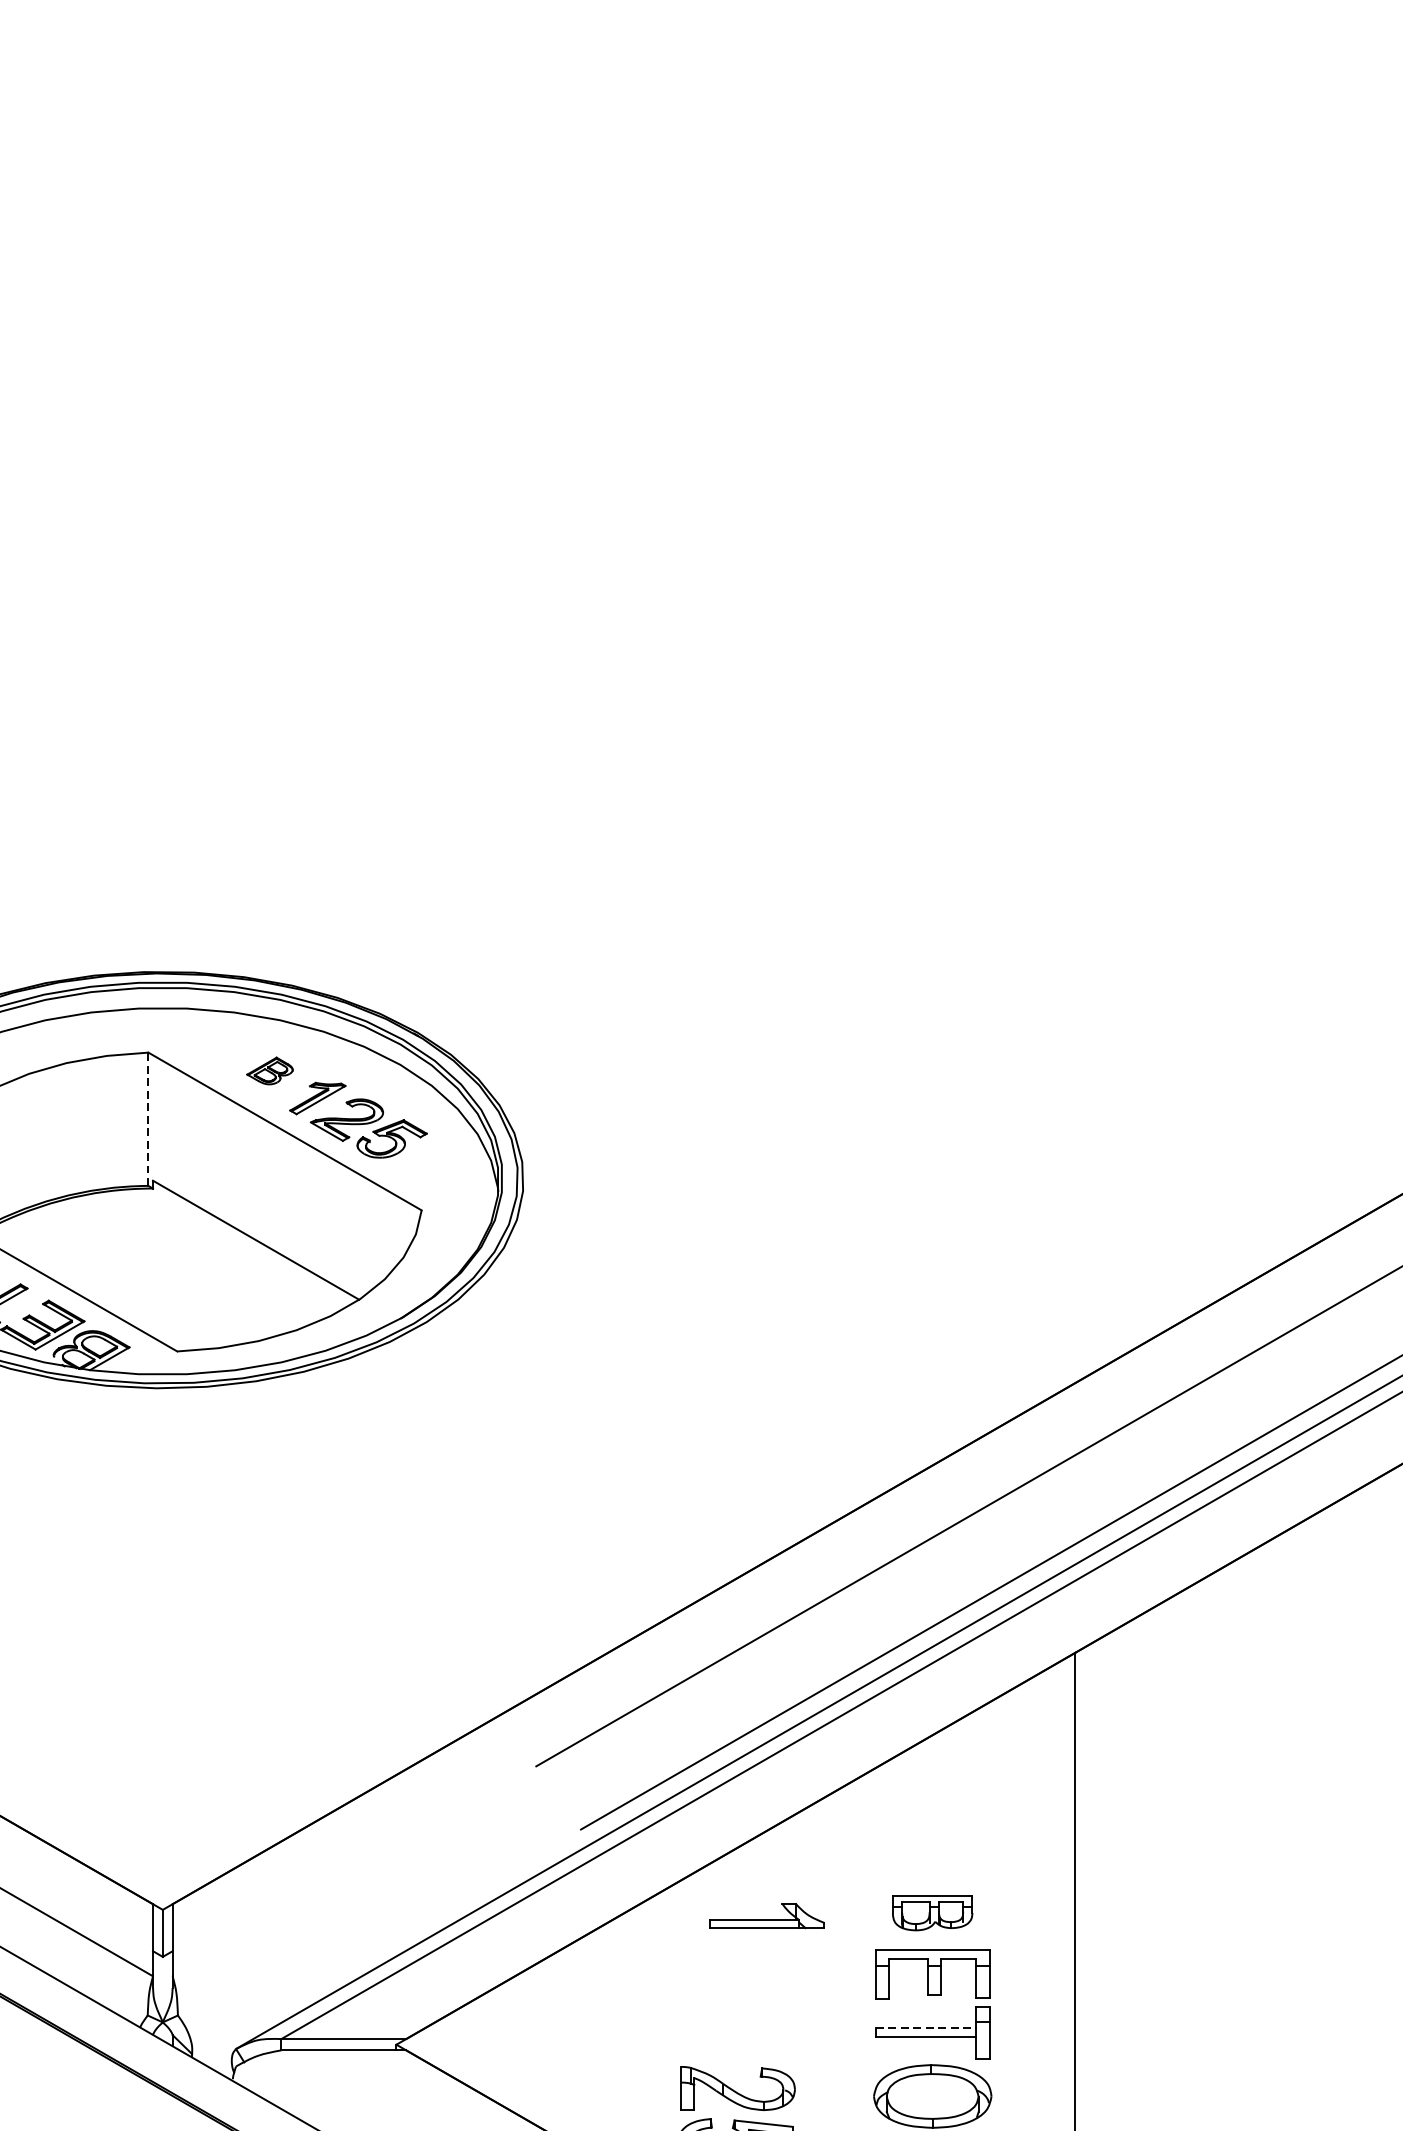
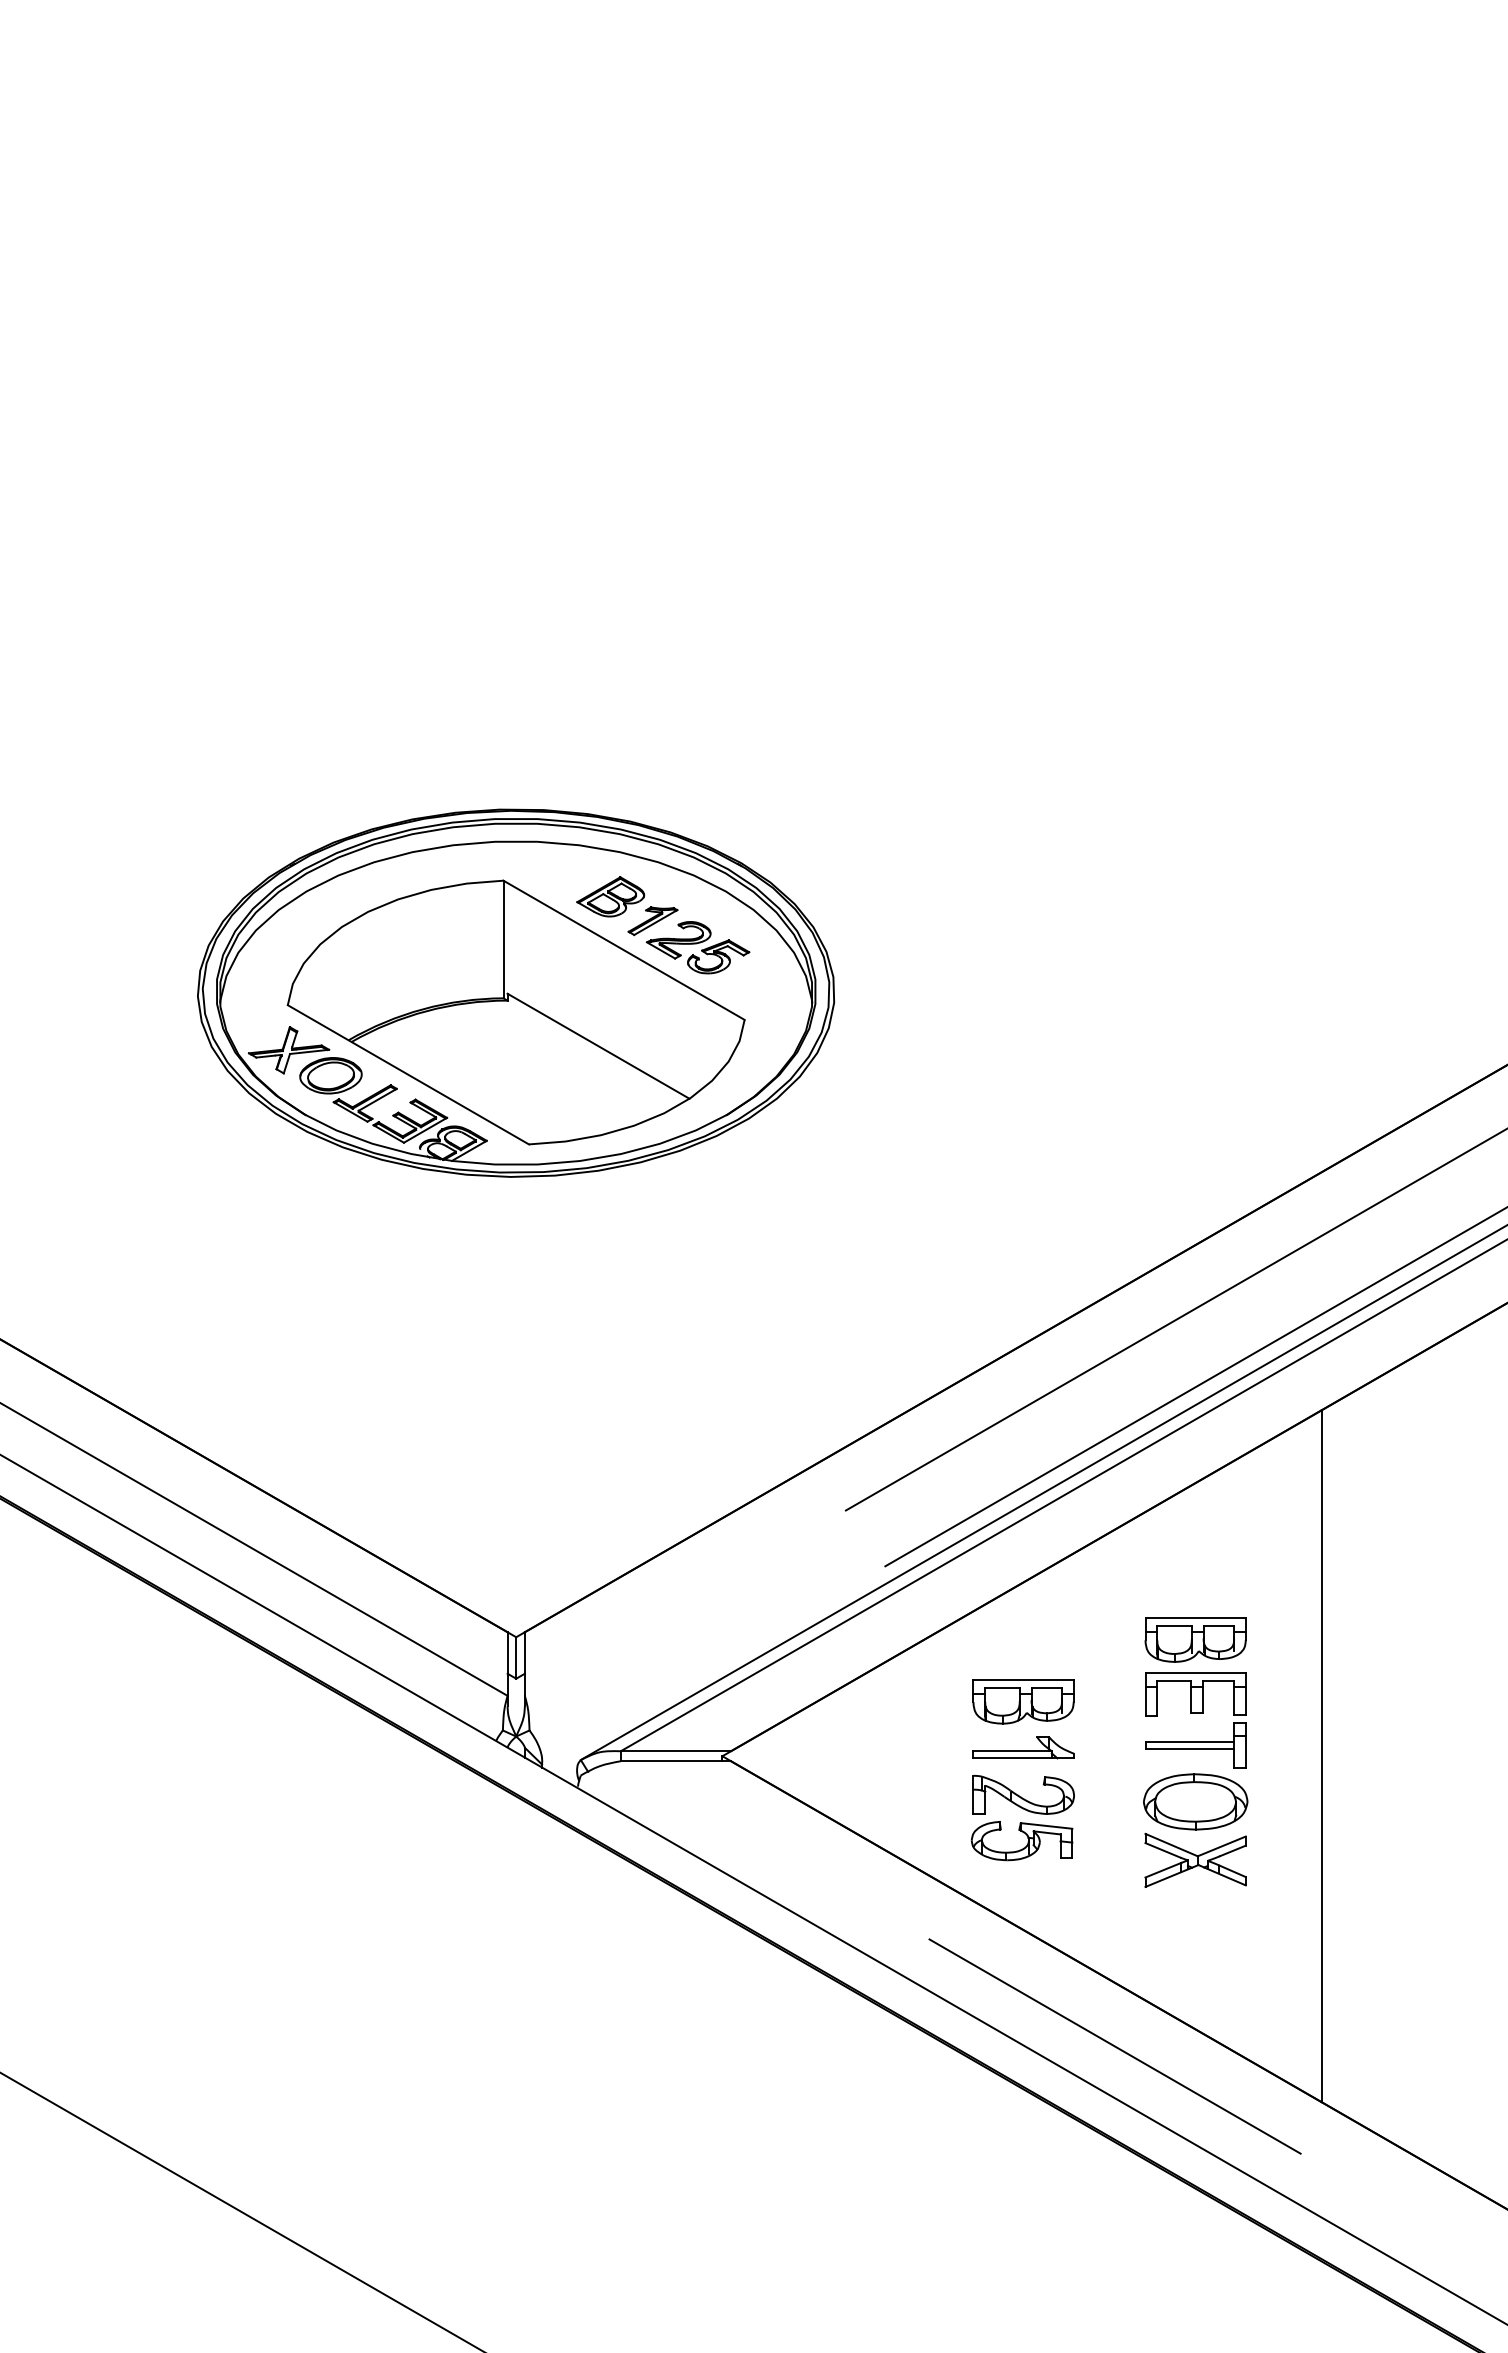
part: (269, 1070) -> (610, 896), size x1.67
line: (148, 1119) -> (503, 939), dashed -> solid
part: (932, 1912) -> (1195, 1639), size x1.43
part: (767, 1915) -> (1023, 1747), moved
part: (737, 1982) -> (1023, 1701), added
line: (926, 2028) -> (1190, 1741), dashed -> solid

